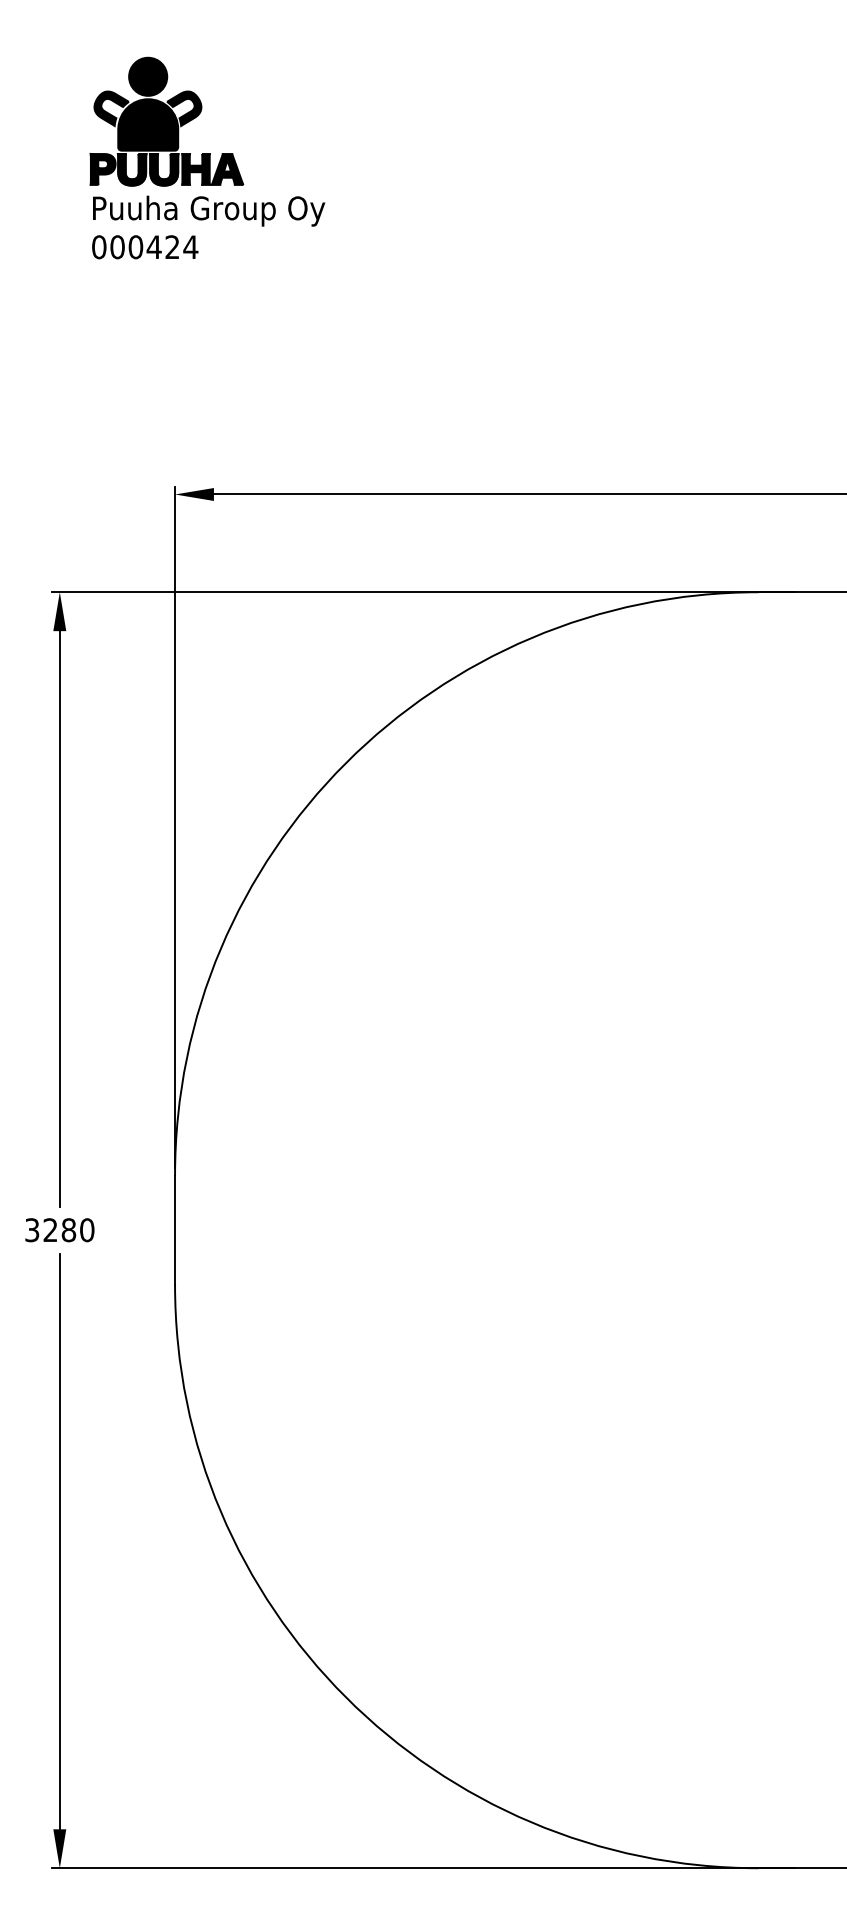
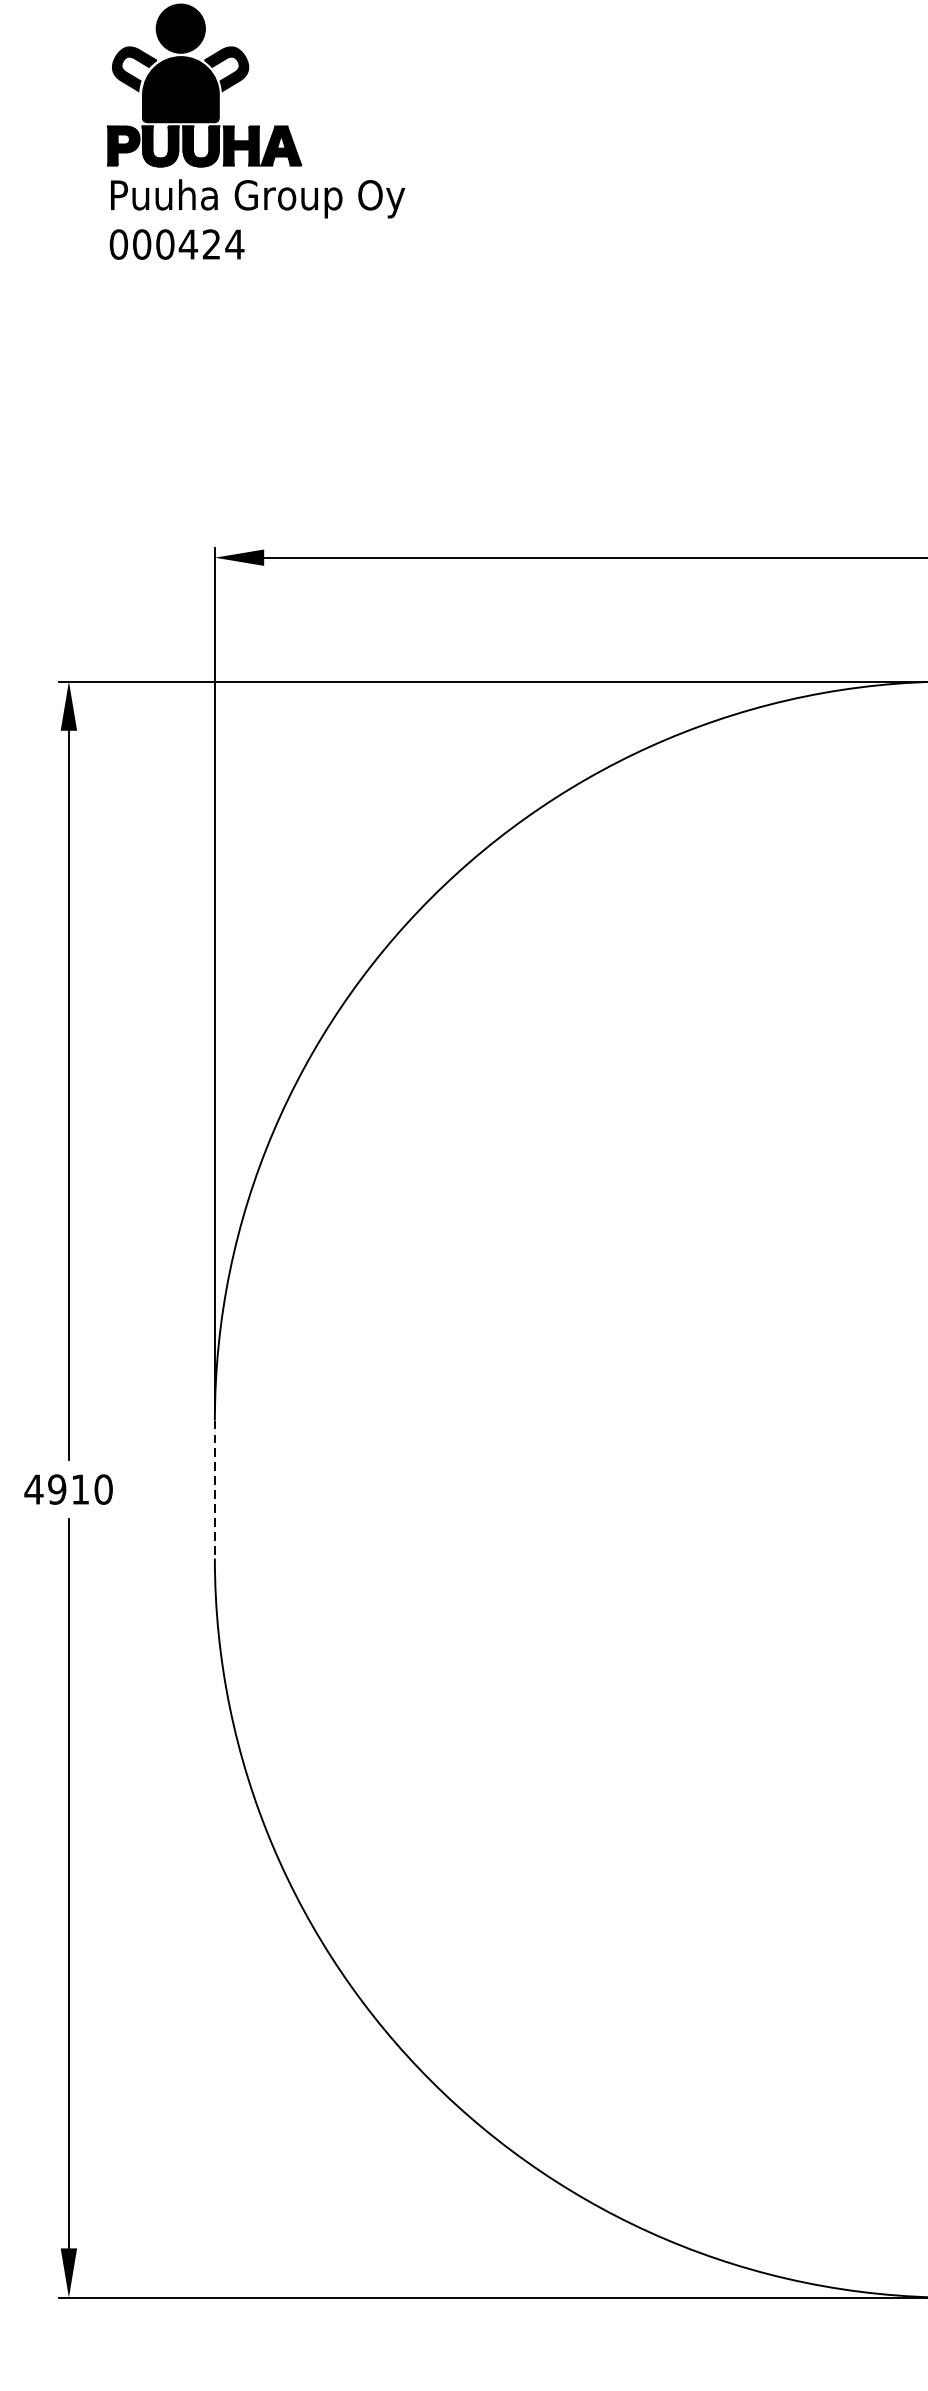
text: (50, 1230) -> (57, 1489), 3280 -> 4910
line: (175, 1230) -> (215, 1489), solid -> dashed

